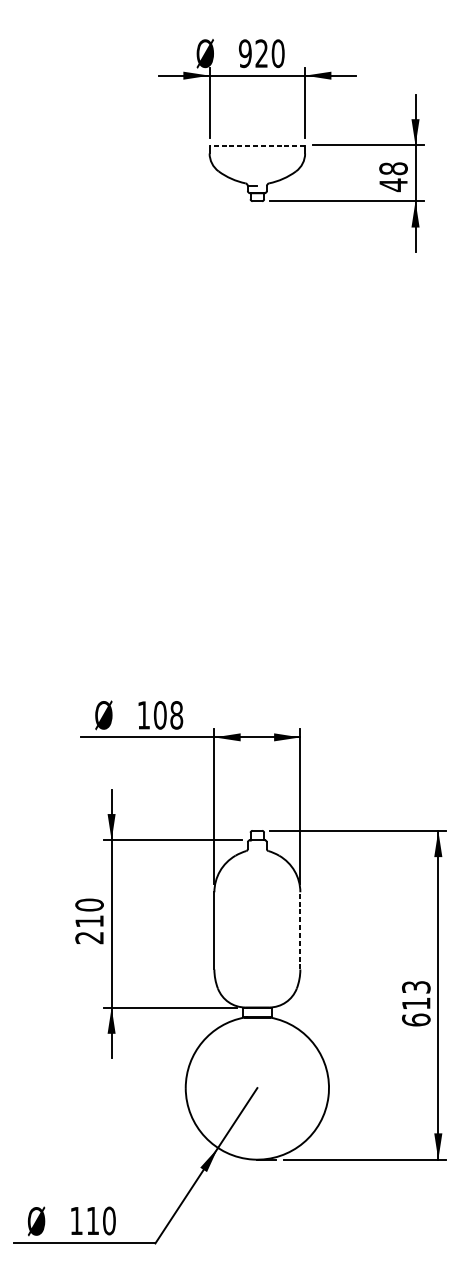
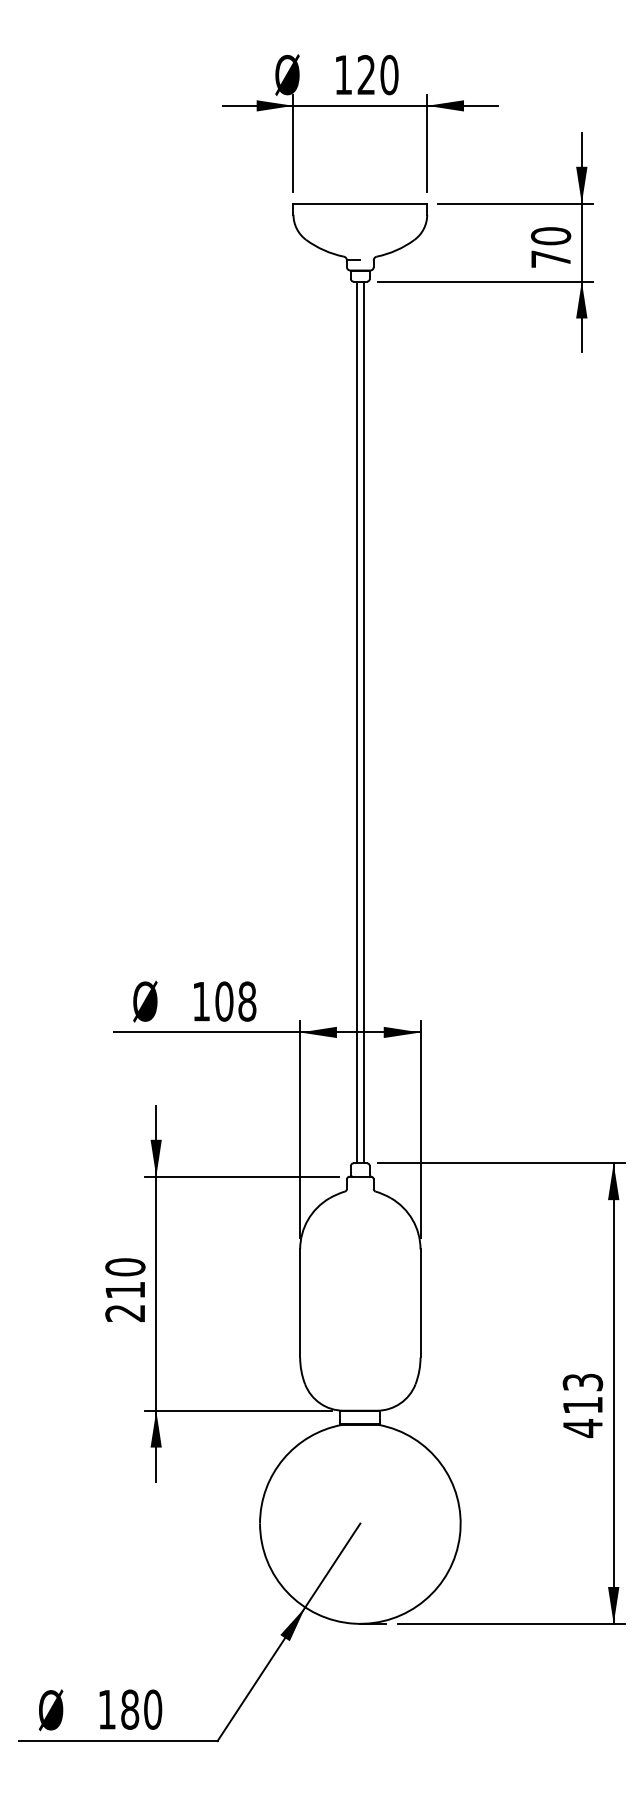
text: (245, 53) -> (343, 74), 920 -> 120
line: (257, 145) -> (360, 203), dashed -> solid
text: (393, 176) -> (551, 247), 48 -> 70
line: (255, 516) -> (357, 722), added
line: (259, 516) -> (363, 722), added
line: (300, 930) -> (420, 1302), dashed -> solid
text: (416, 1020) -> (582, 1428), 613 -> 413
text: (93, 1220) -> (130, 1709), 110 -> 180

